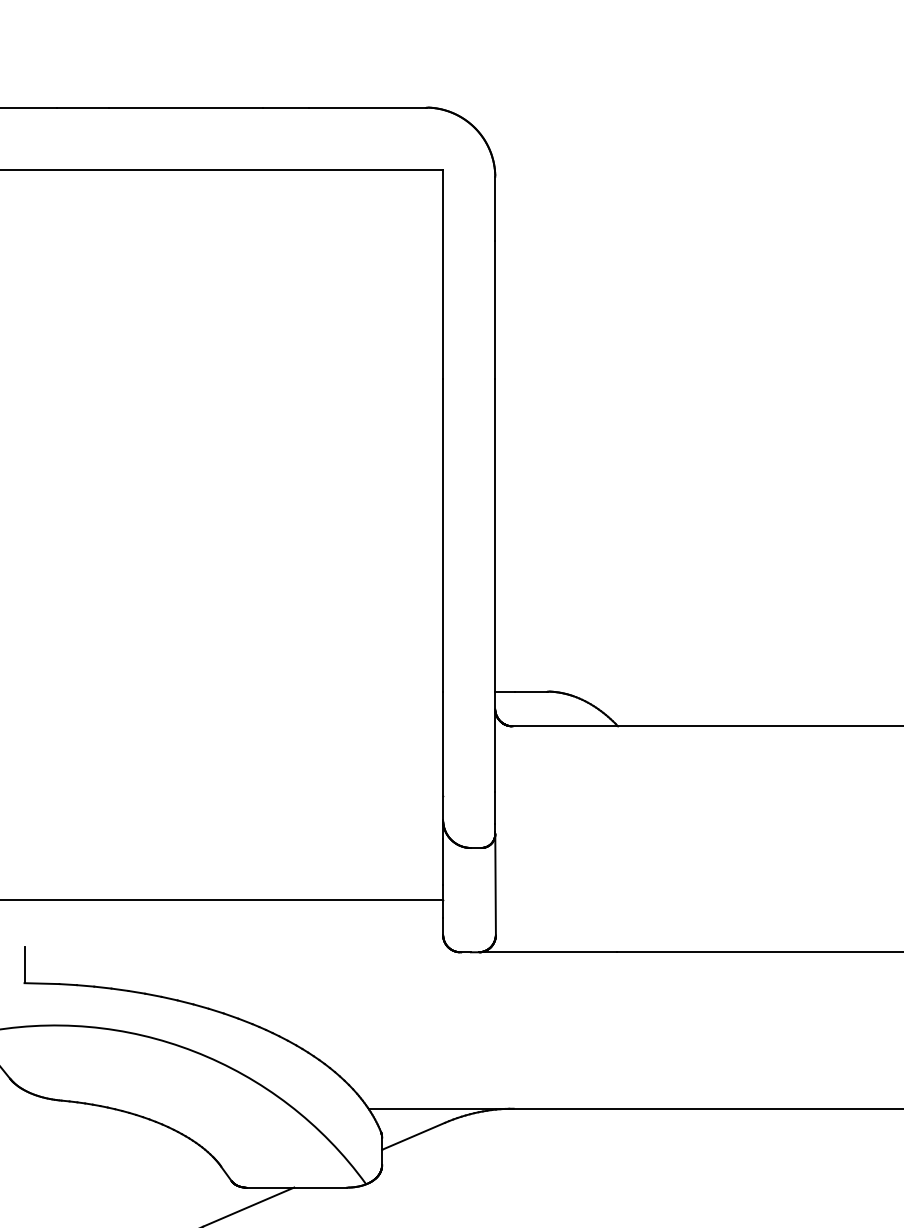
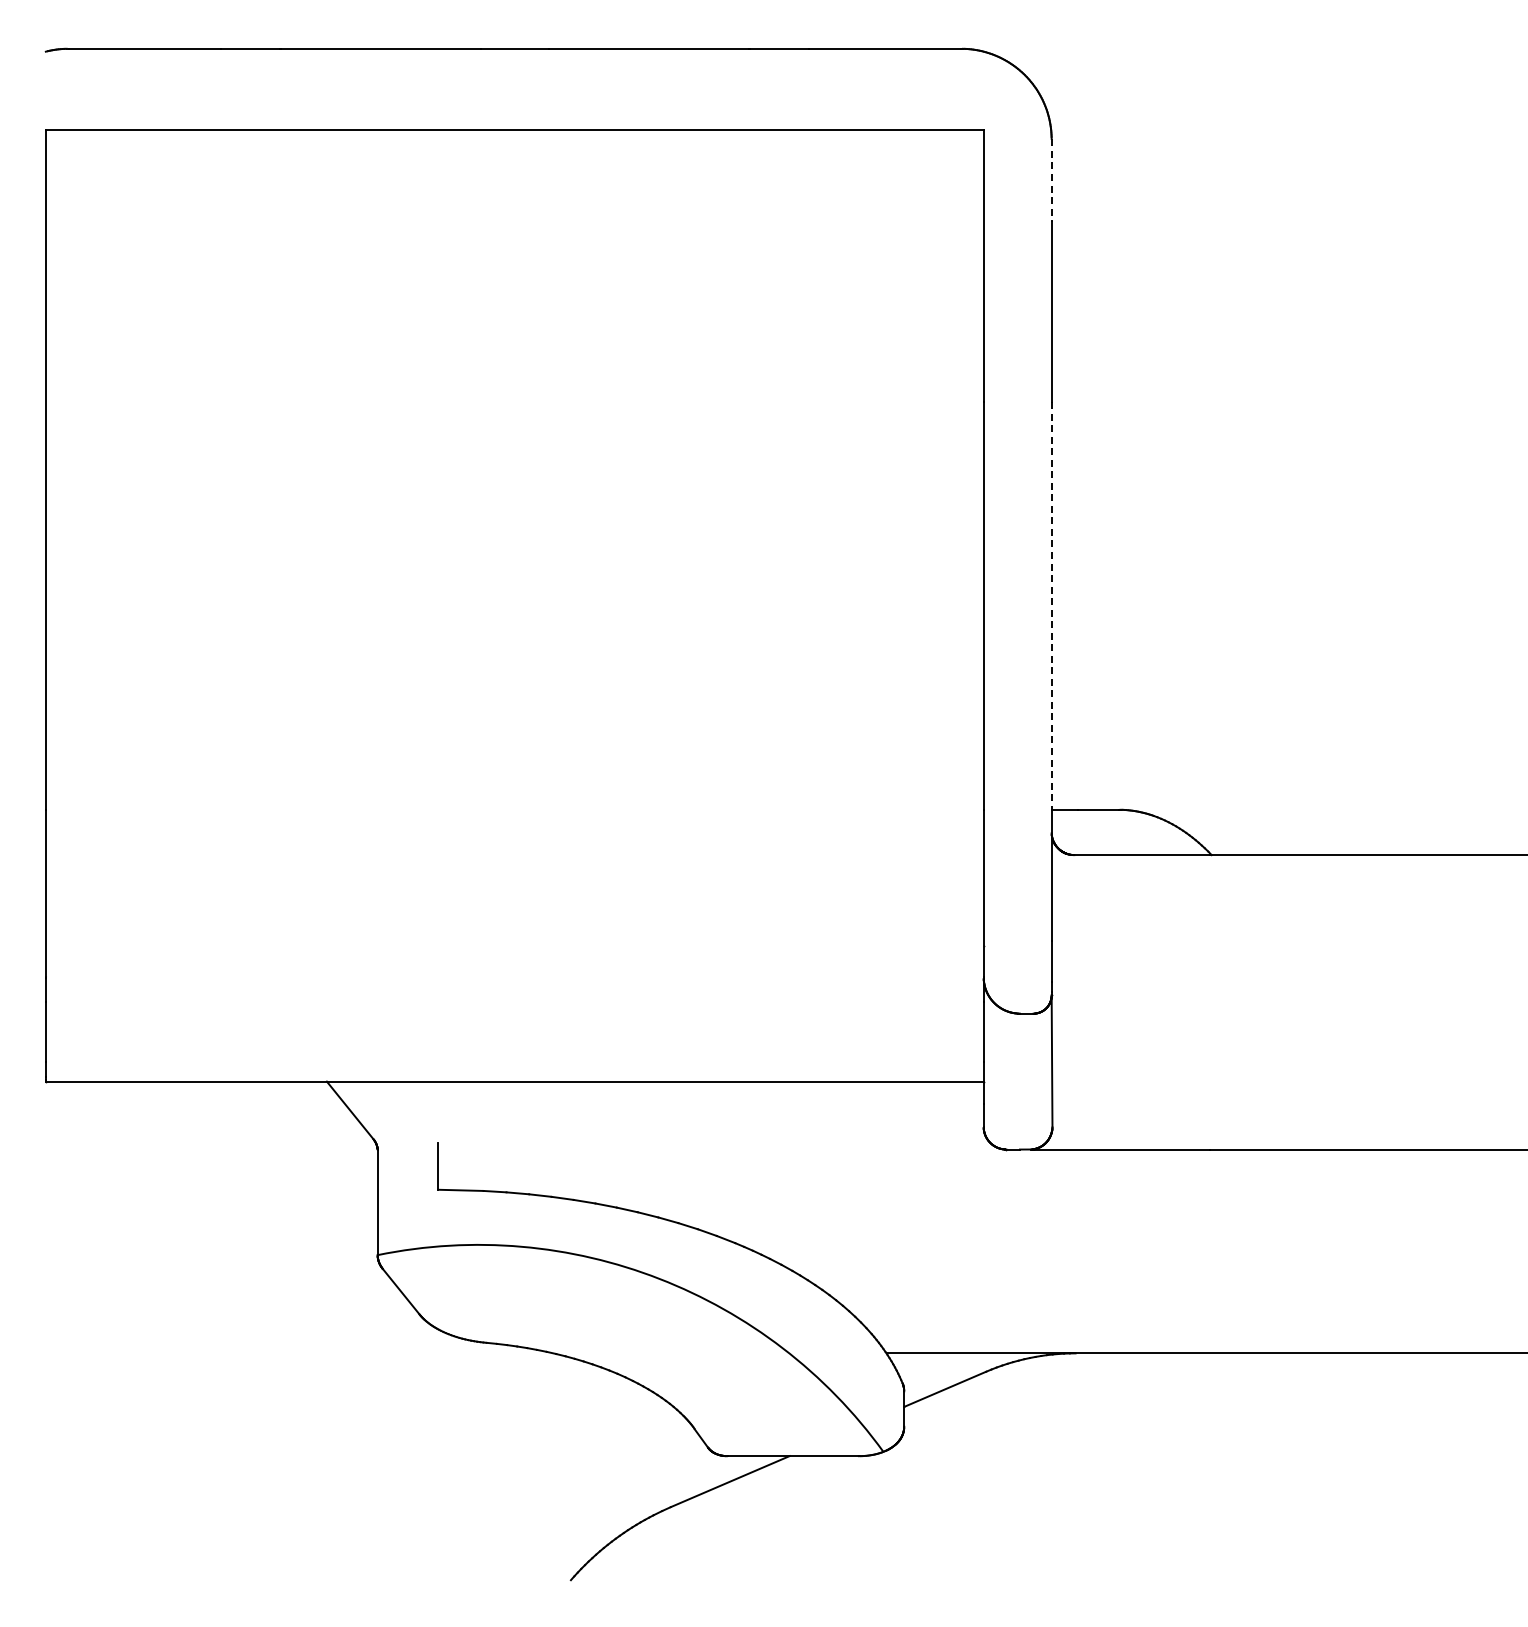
line: (495, 209) -> (1051, 181), solid -> dashed
line: (495, 534) -> (1051, 605), solid -> dashed

